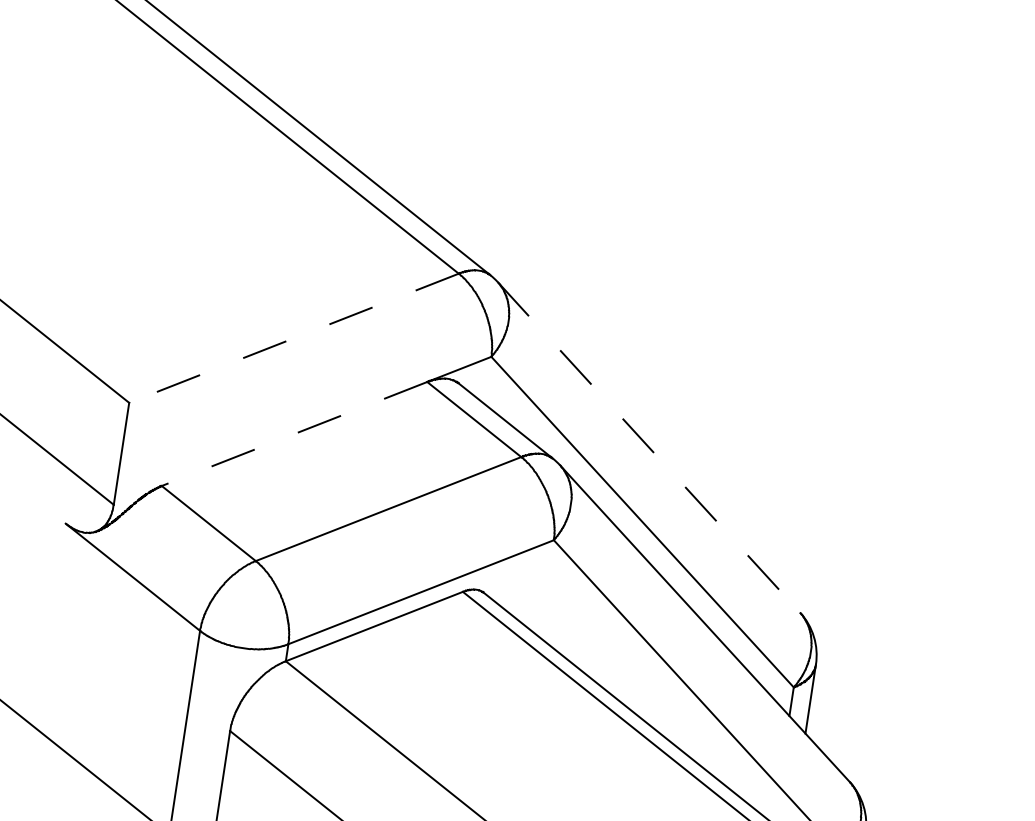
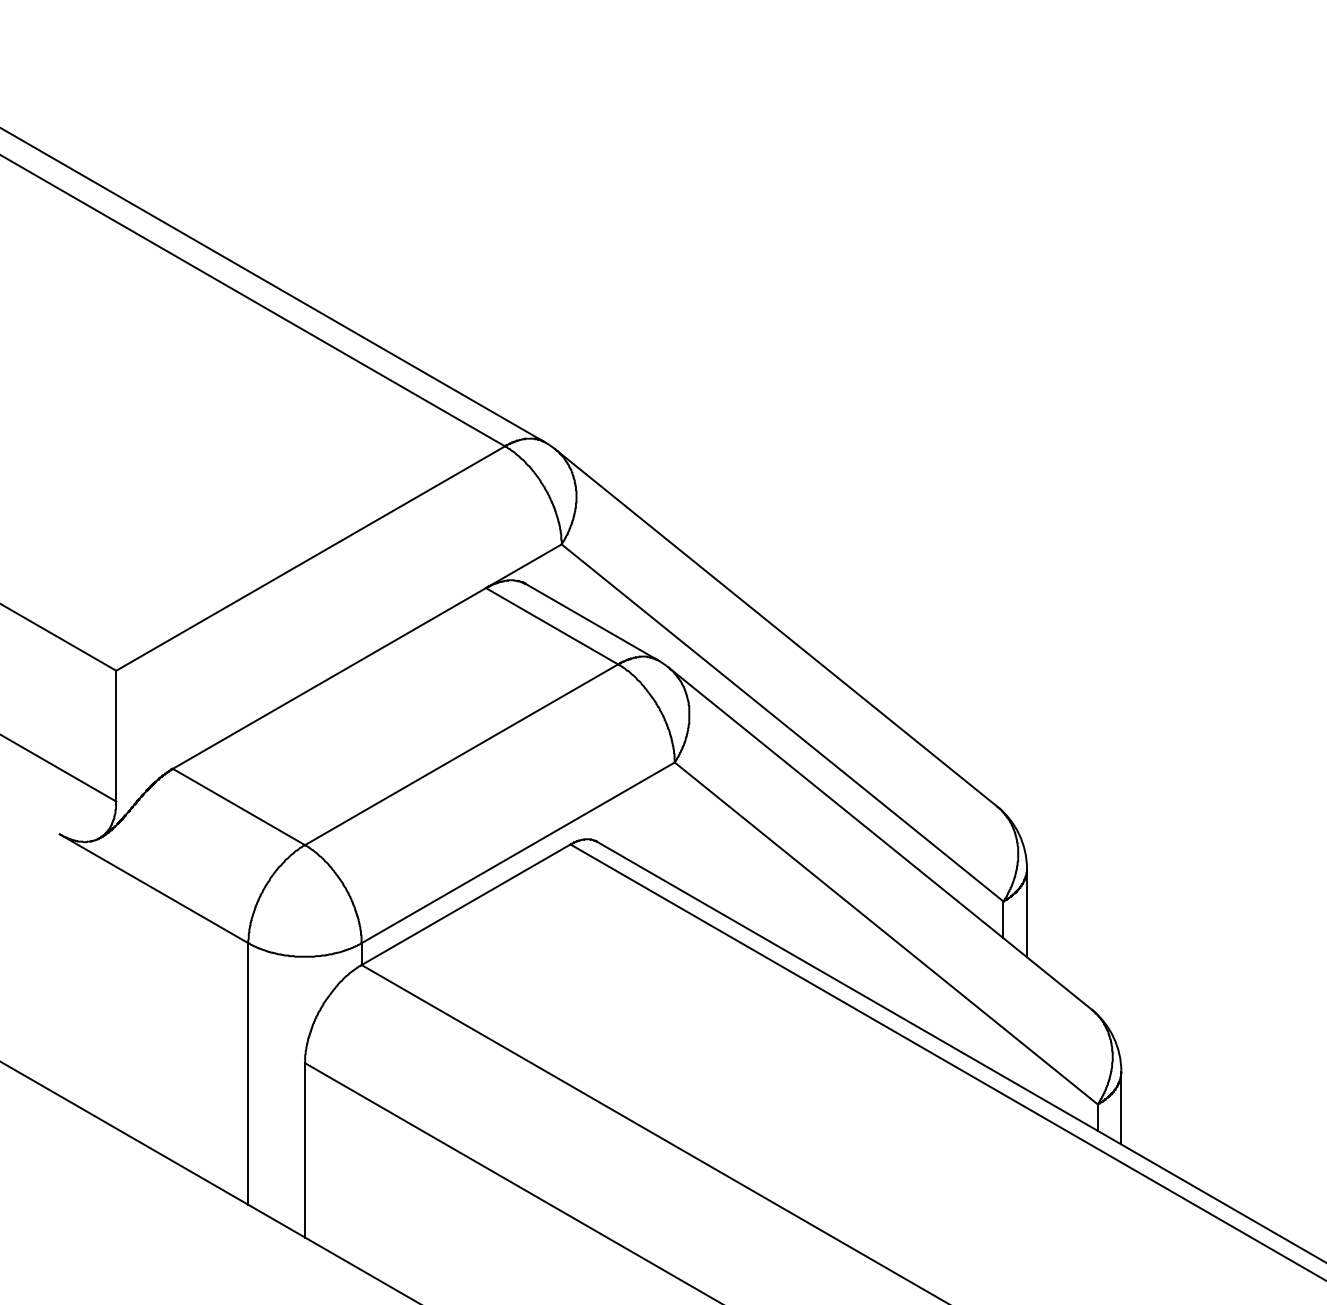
line: (293, 338) -> (310, 558), dashed -> solid
line: (294, 434) -> (329, 678), dashed -> solid
line: (648, 447) -> (776, 628), dashed -> solid

